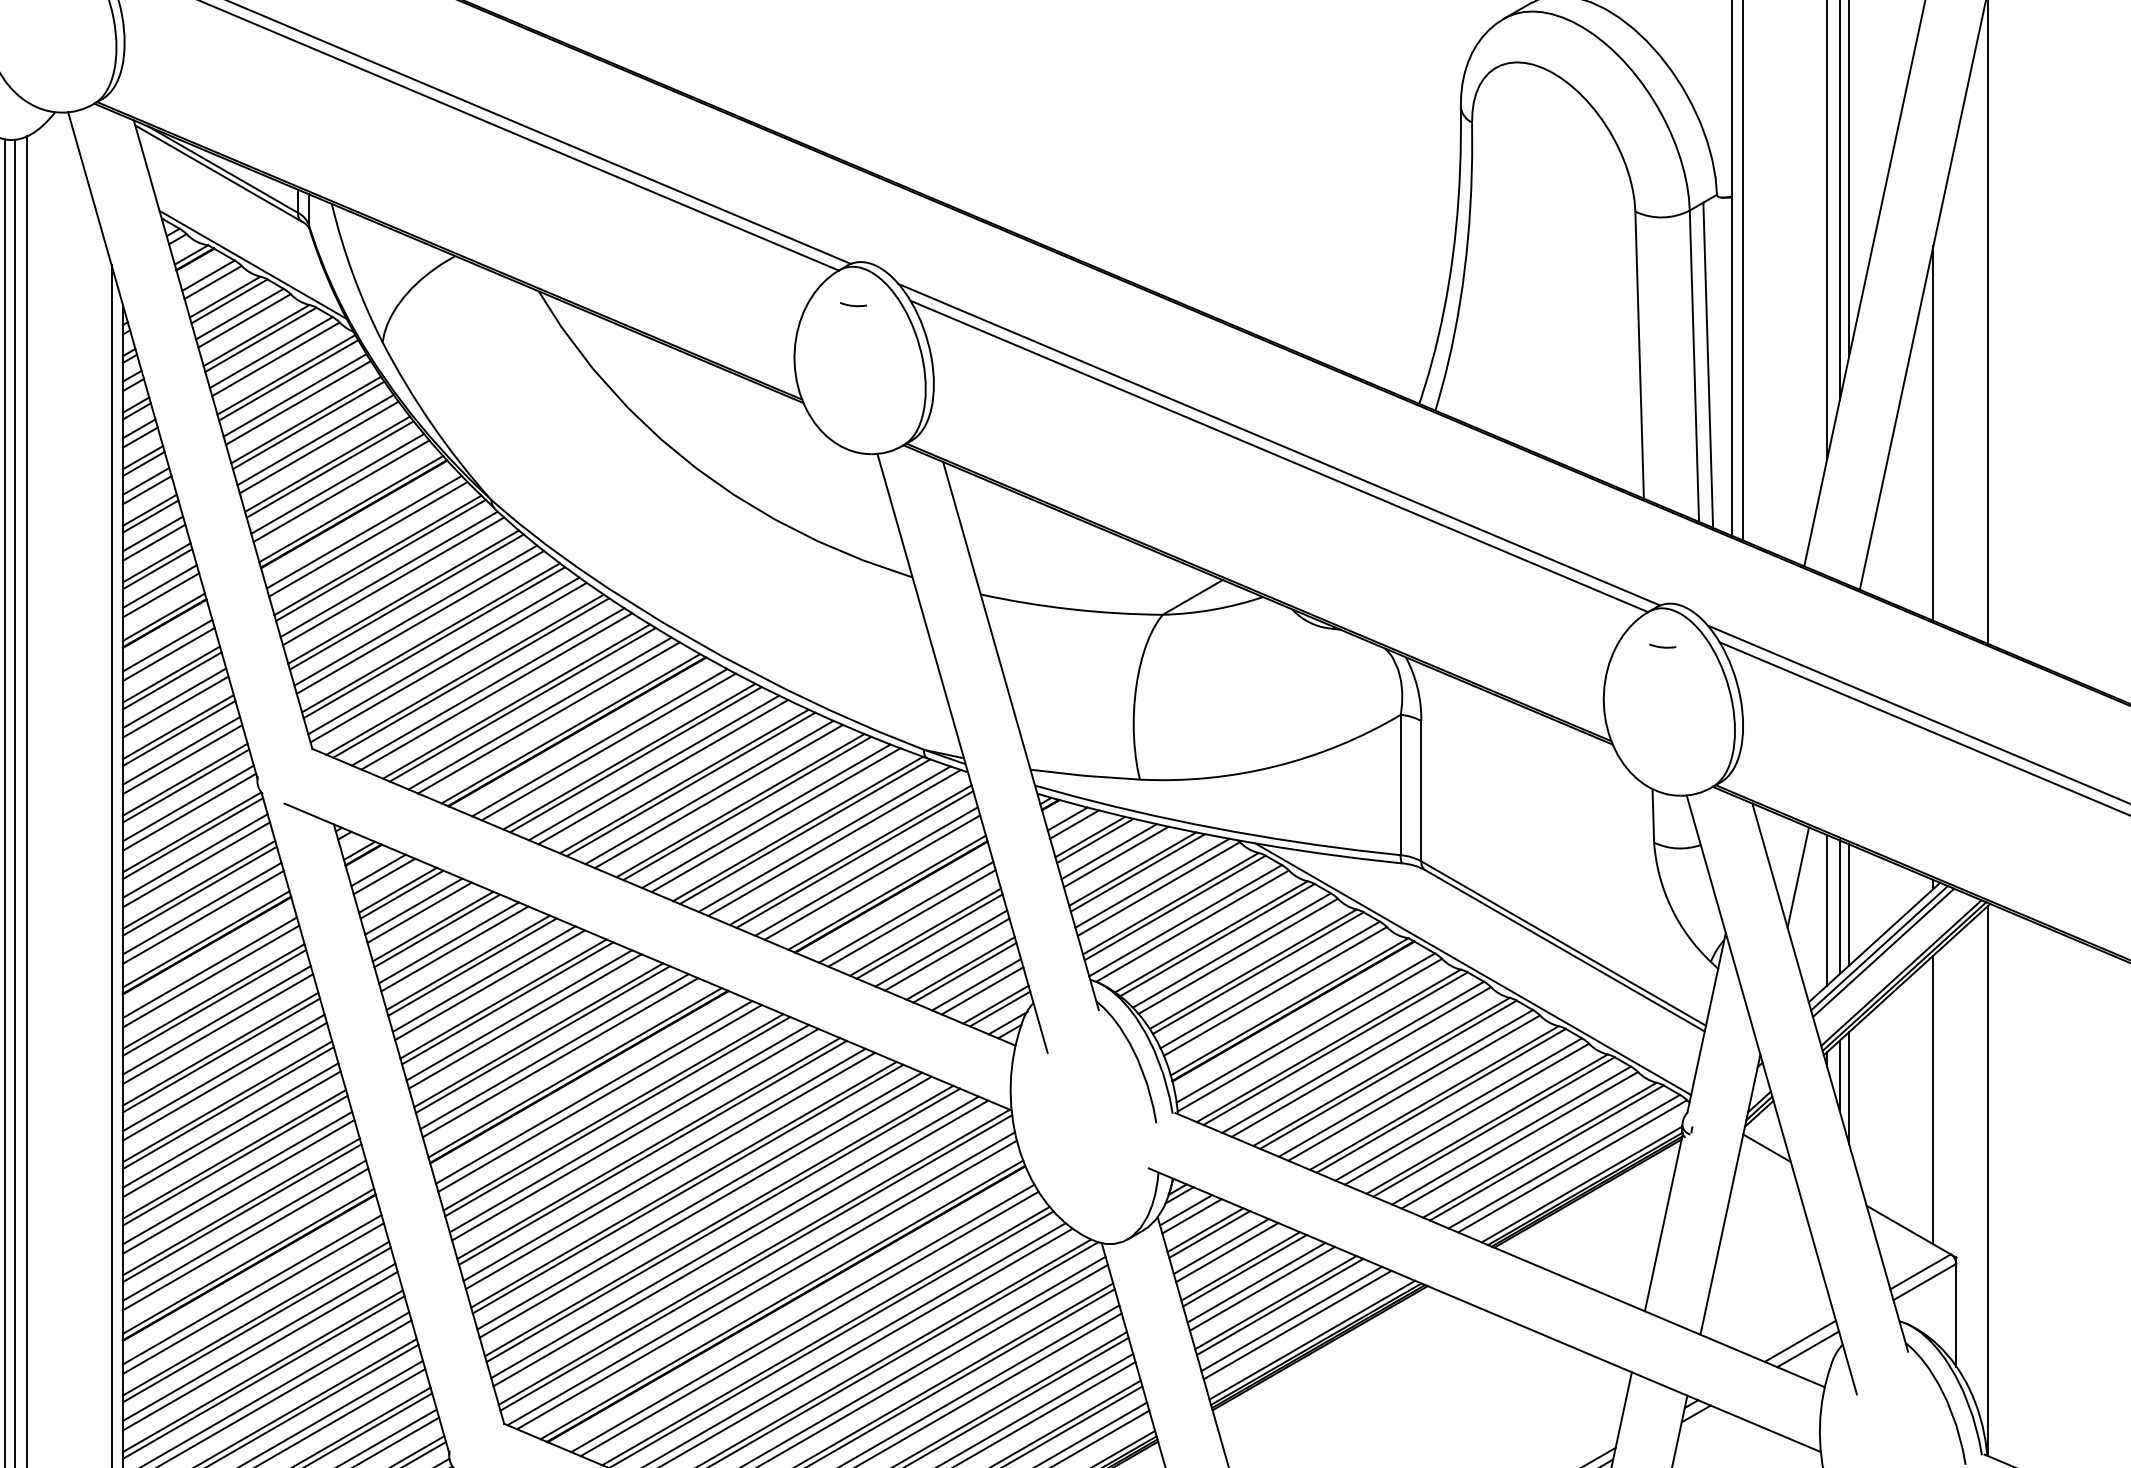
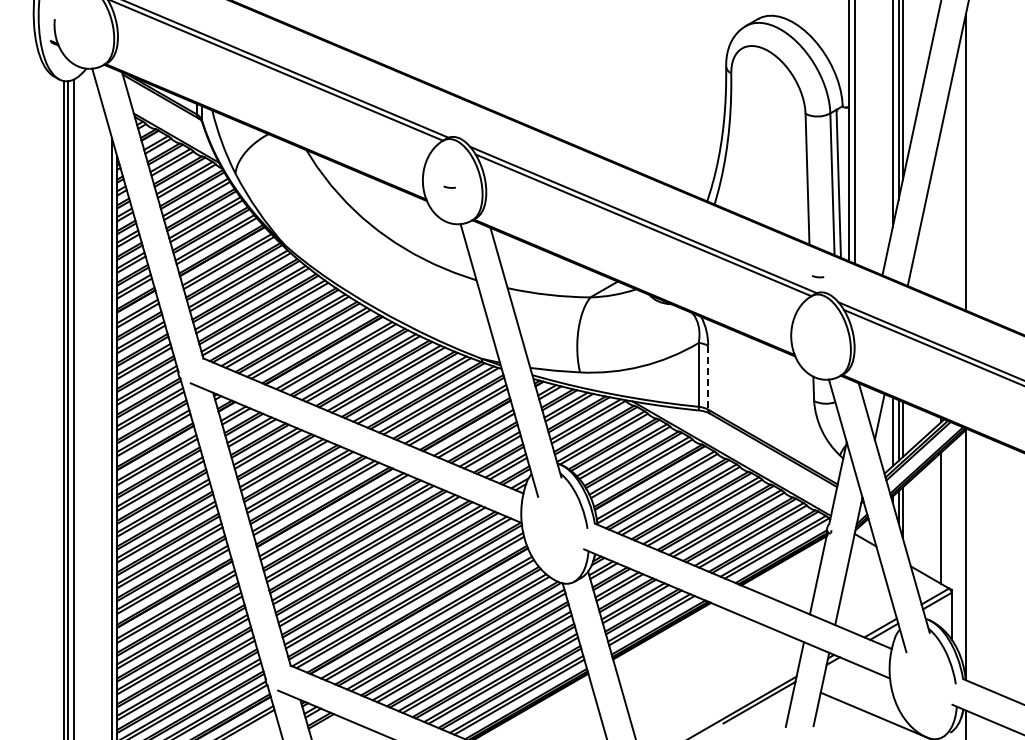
arc: (853, 302) -> (449, 186), moved
line: (1933, 432) -> (941, 214), removed
arc: (1661, 645) -> (817, 276), moved
line: (1422, 790) -> (708, 377), solid -> dashed

